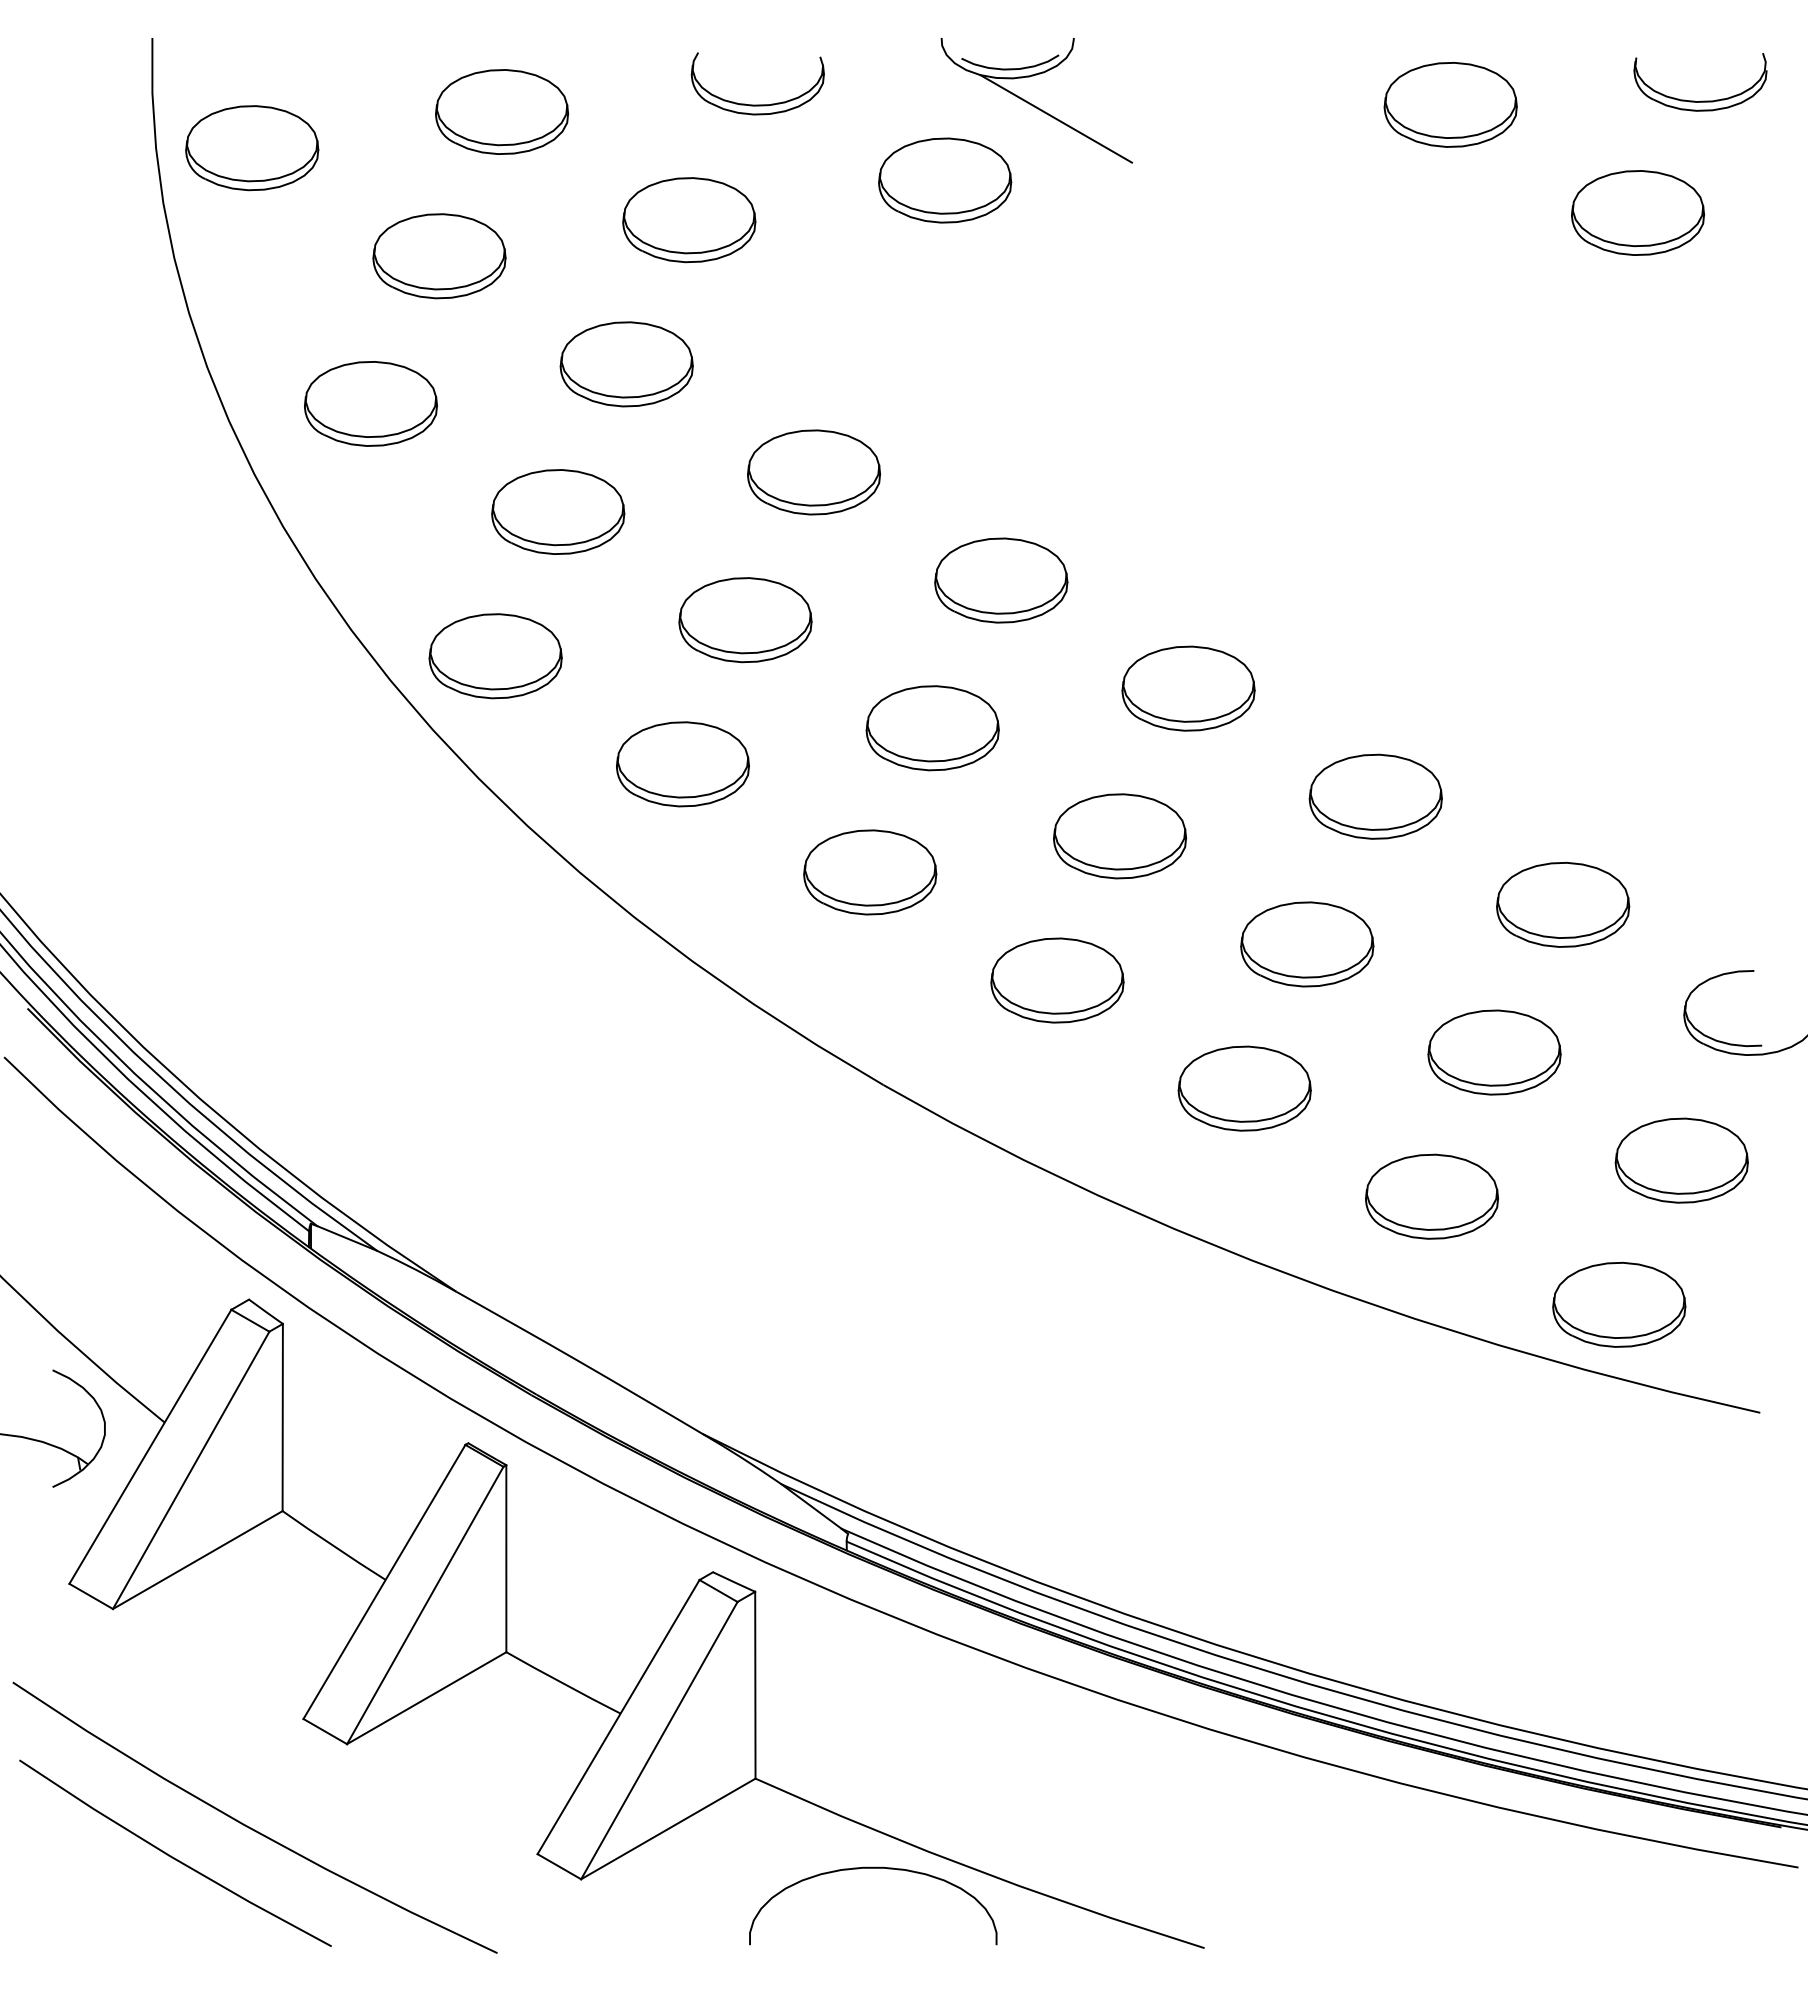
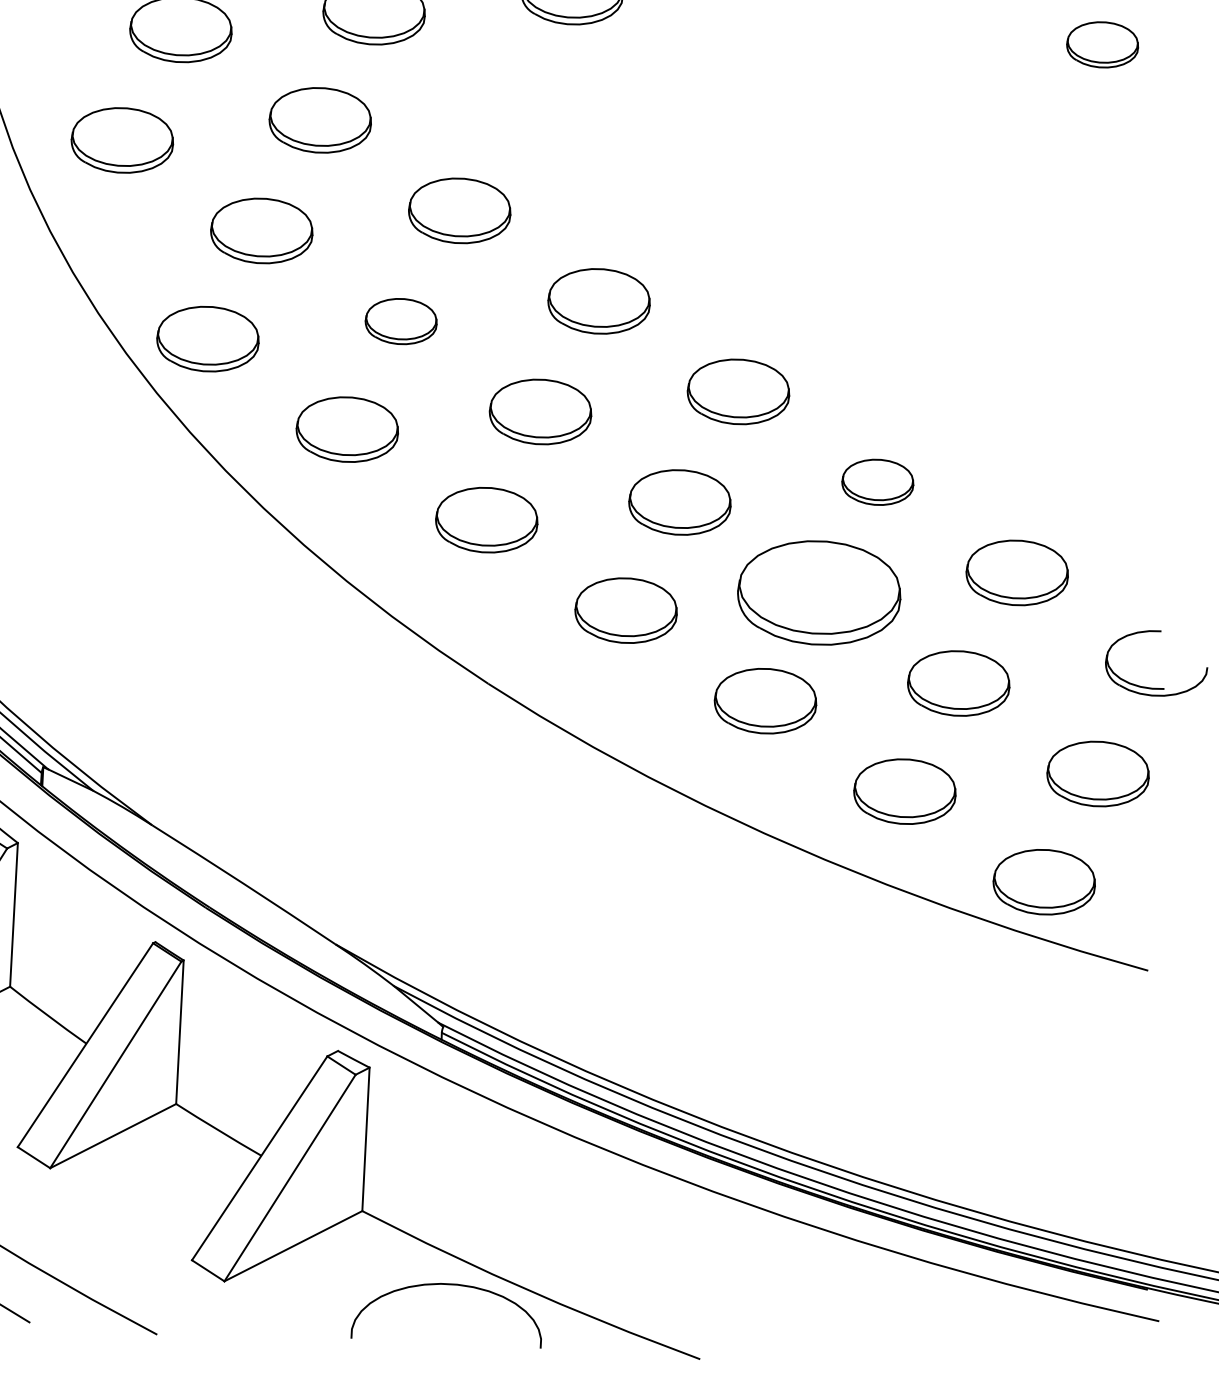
part: (1637, 212) -> (1102, 44), size x0.7
part: (745, 620) -> (401, 321), size x0.7
part: (1375, 796) -> (877, 482), size x0.7
part: (1307, 944) -> (819, 593), size x1.6

